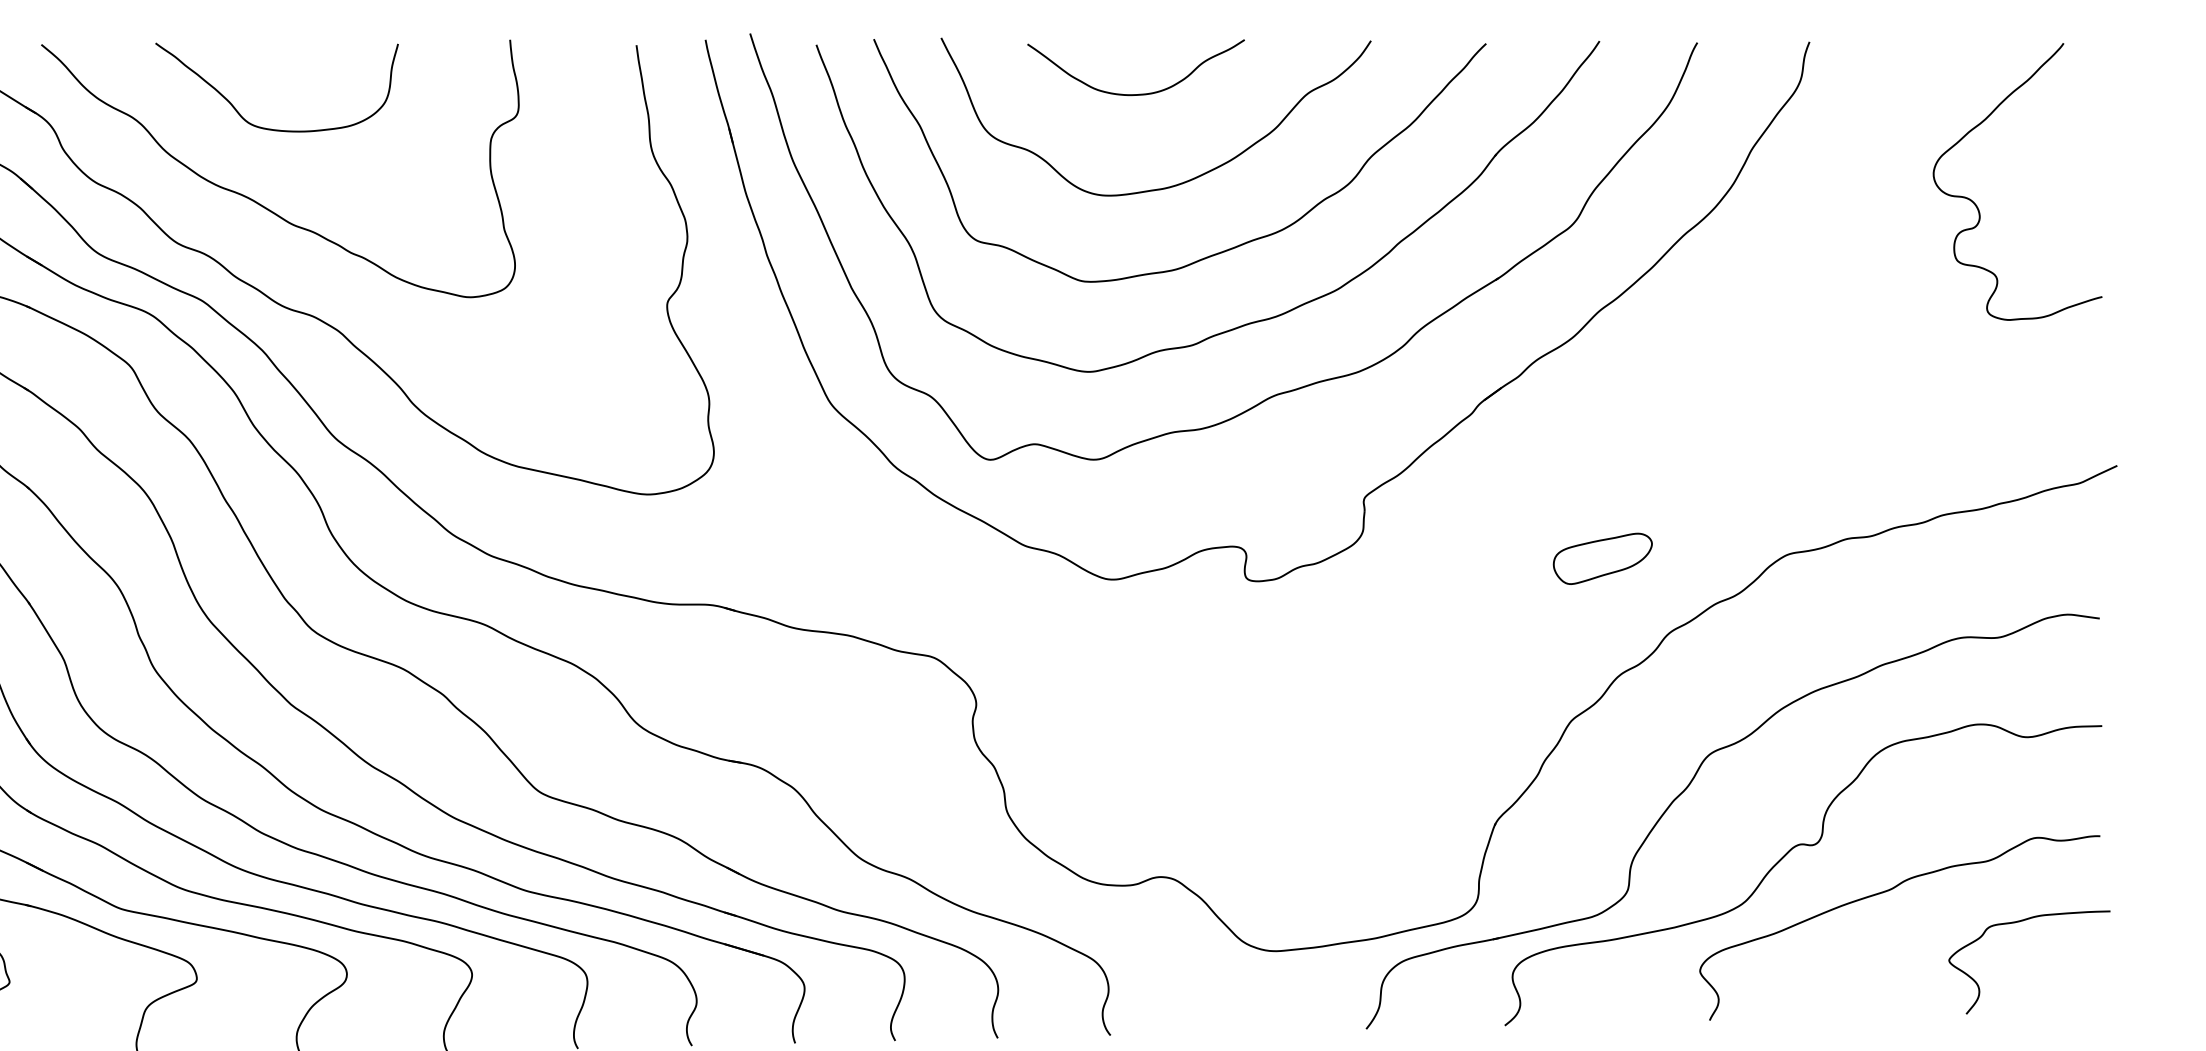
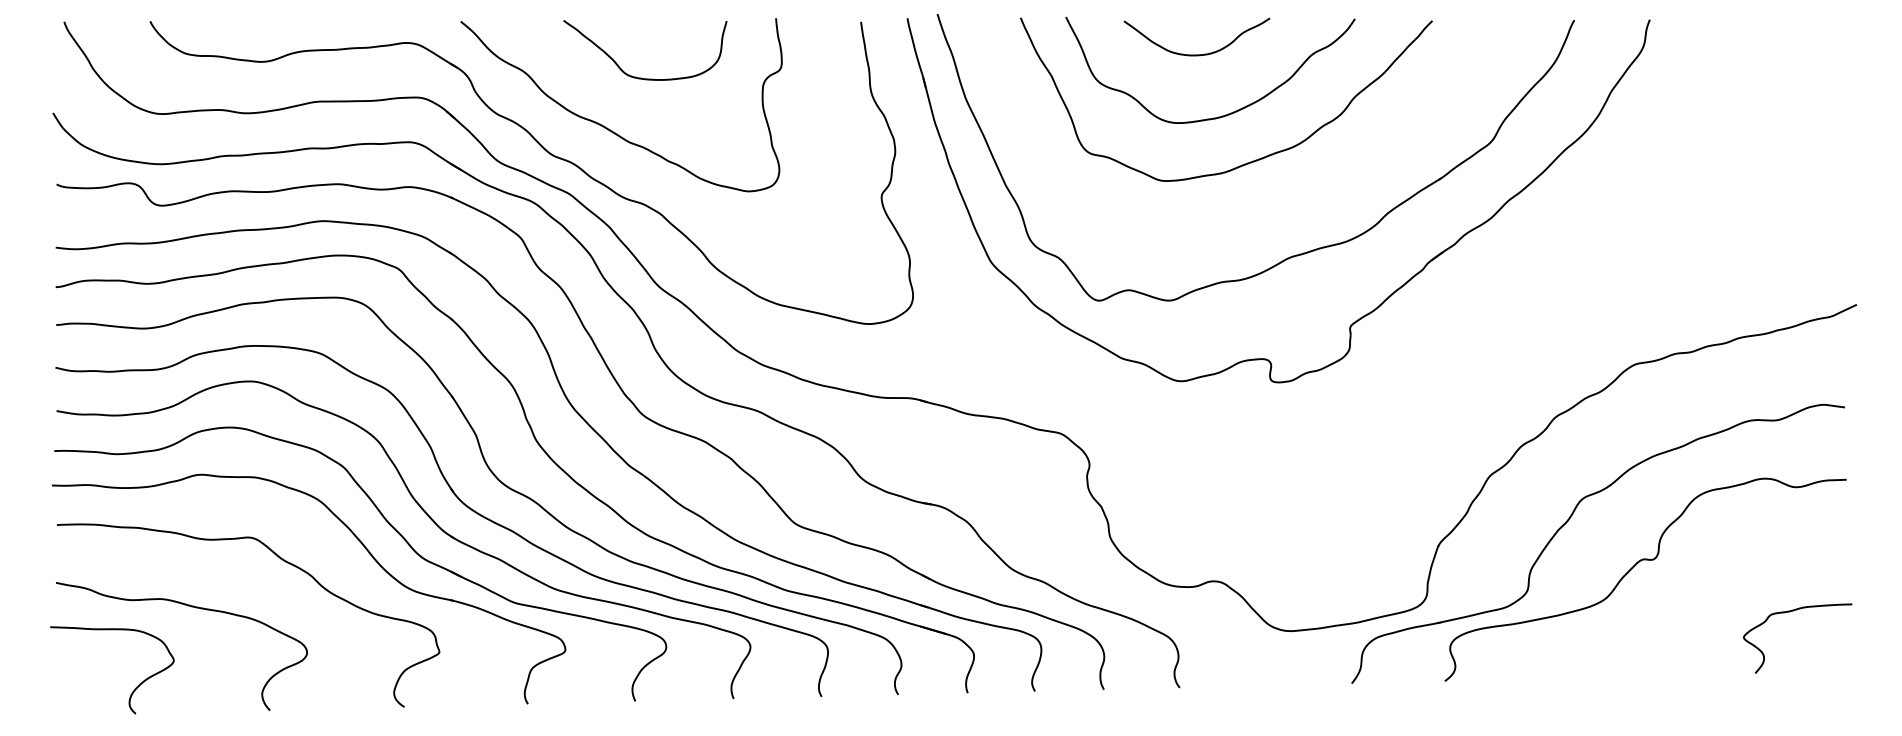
curve: (271, 127) -> (641, 77), moved
curve: (1976, 203) -> (1762, 128), removed
part: (1246, 322) -> (1271, 208), removed
part: (1602, 559) -> (1510, 367), removed
curve: (1884, 893) -> (1700, 592), removed

